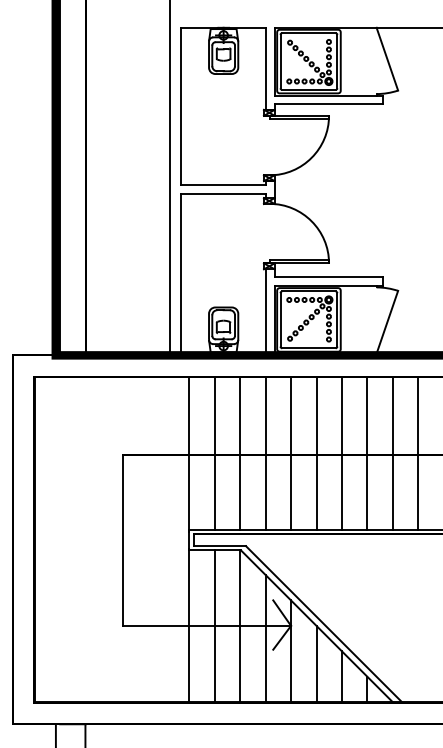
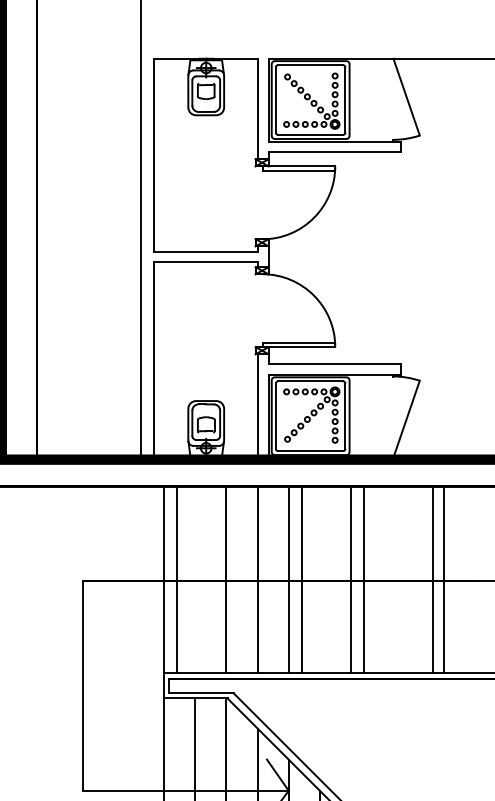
line: (214, 453) -> (176, 579), moved
line: (316, 453) -> (301, 579), moved
line: (367, 453) -> (363, 579), moved
line: (392, 453) -> (432, 579), moved

